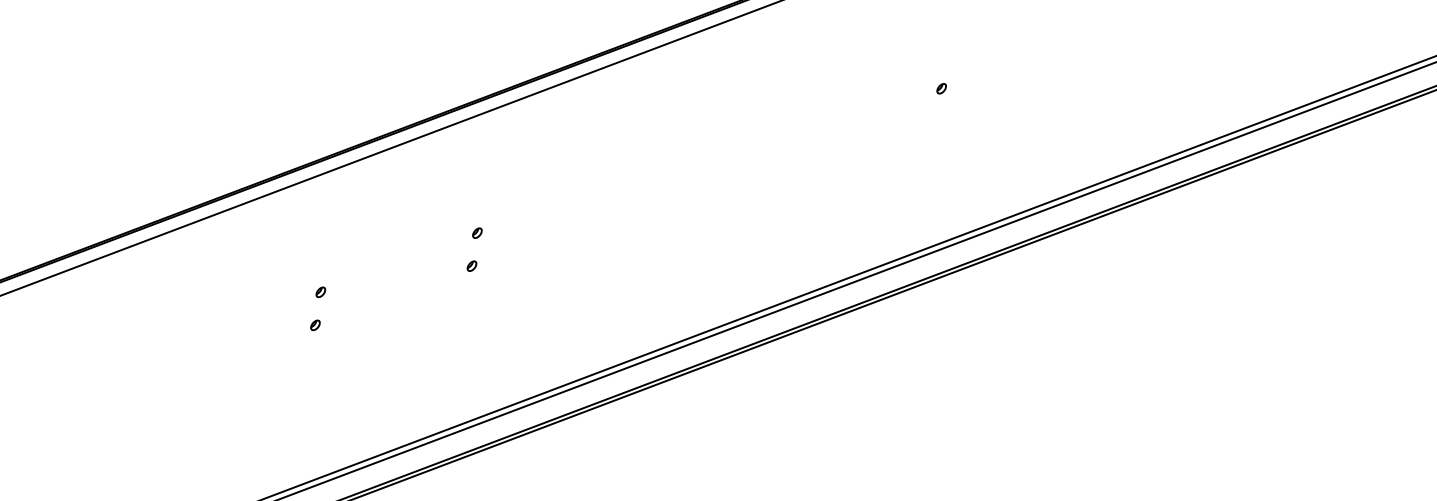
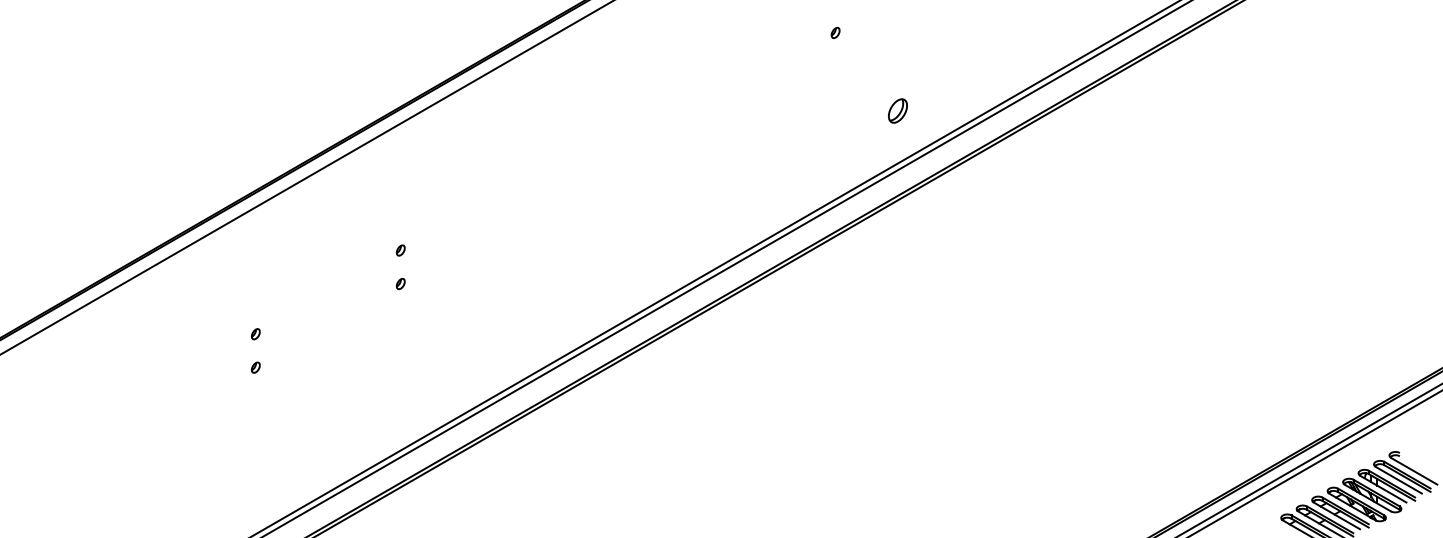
part: (990, 175) -> (897, 110), added

